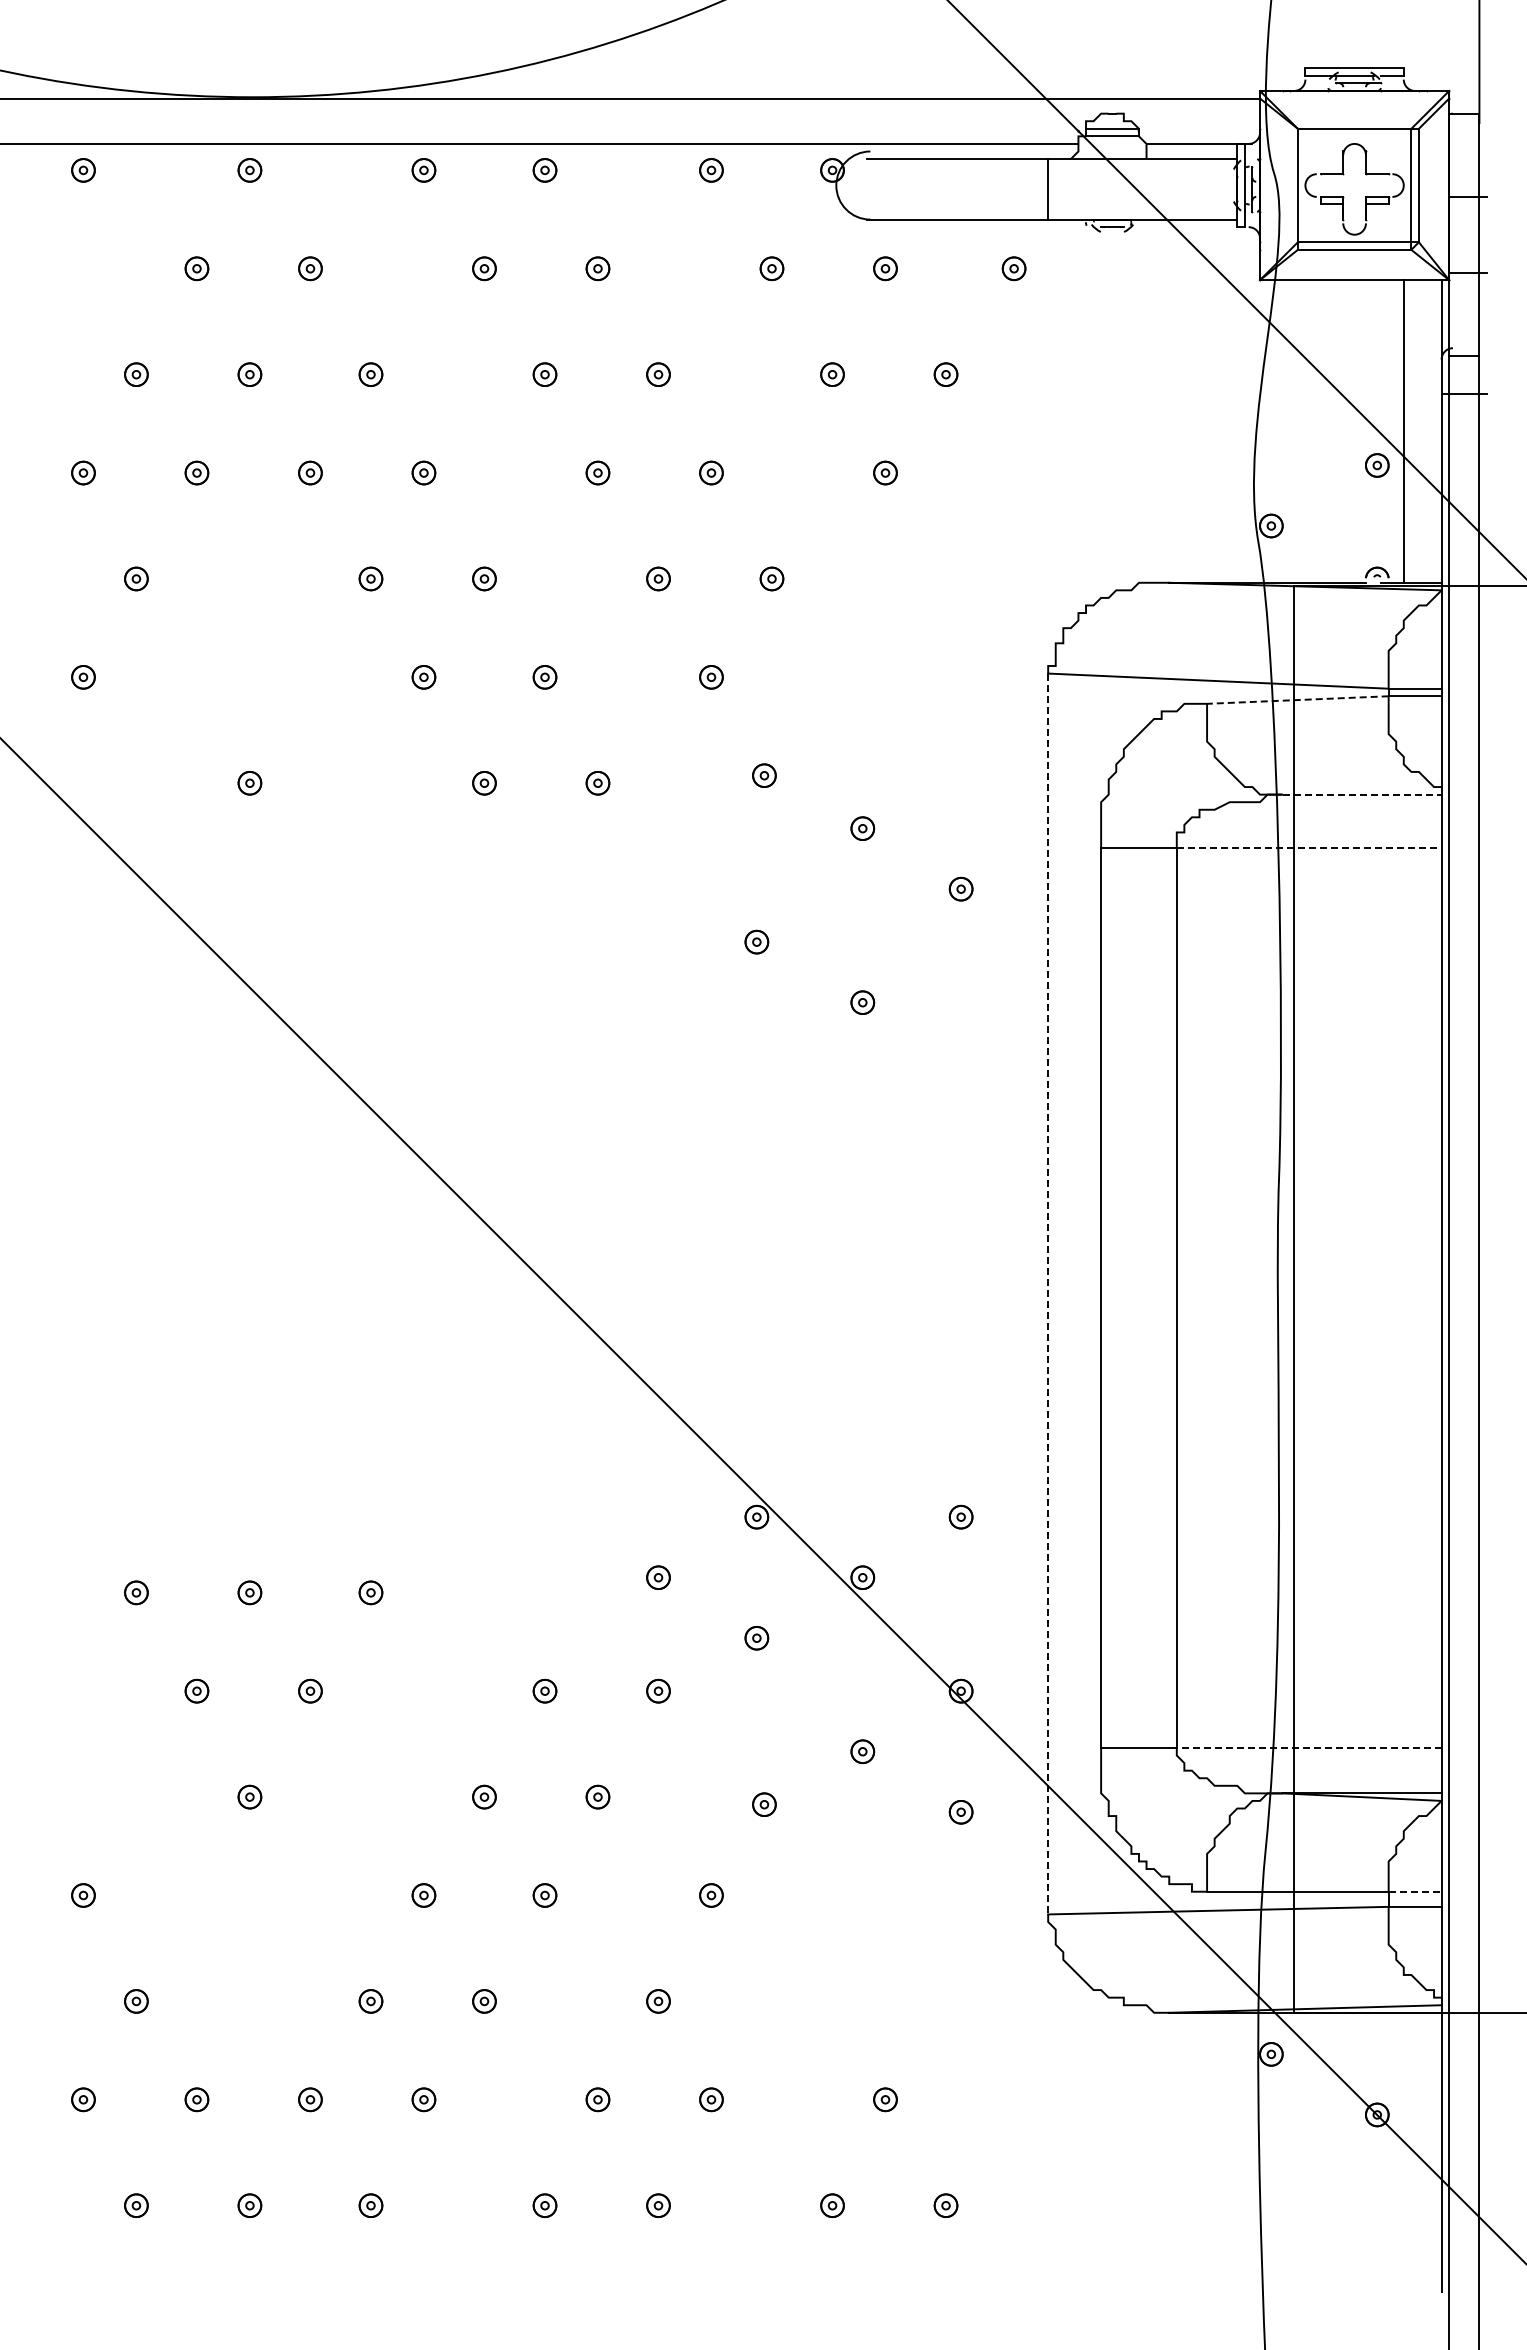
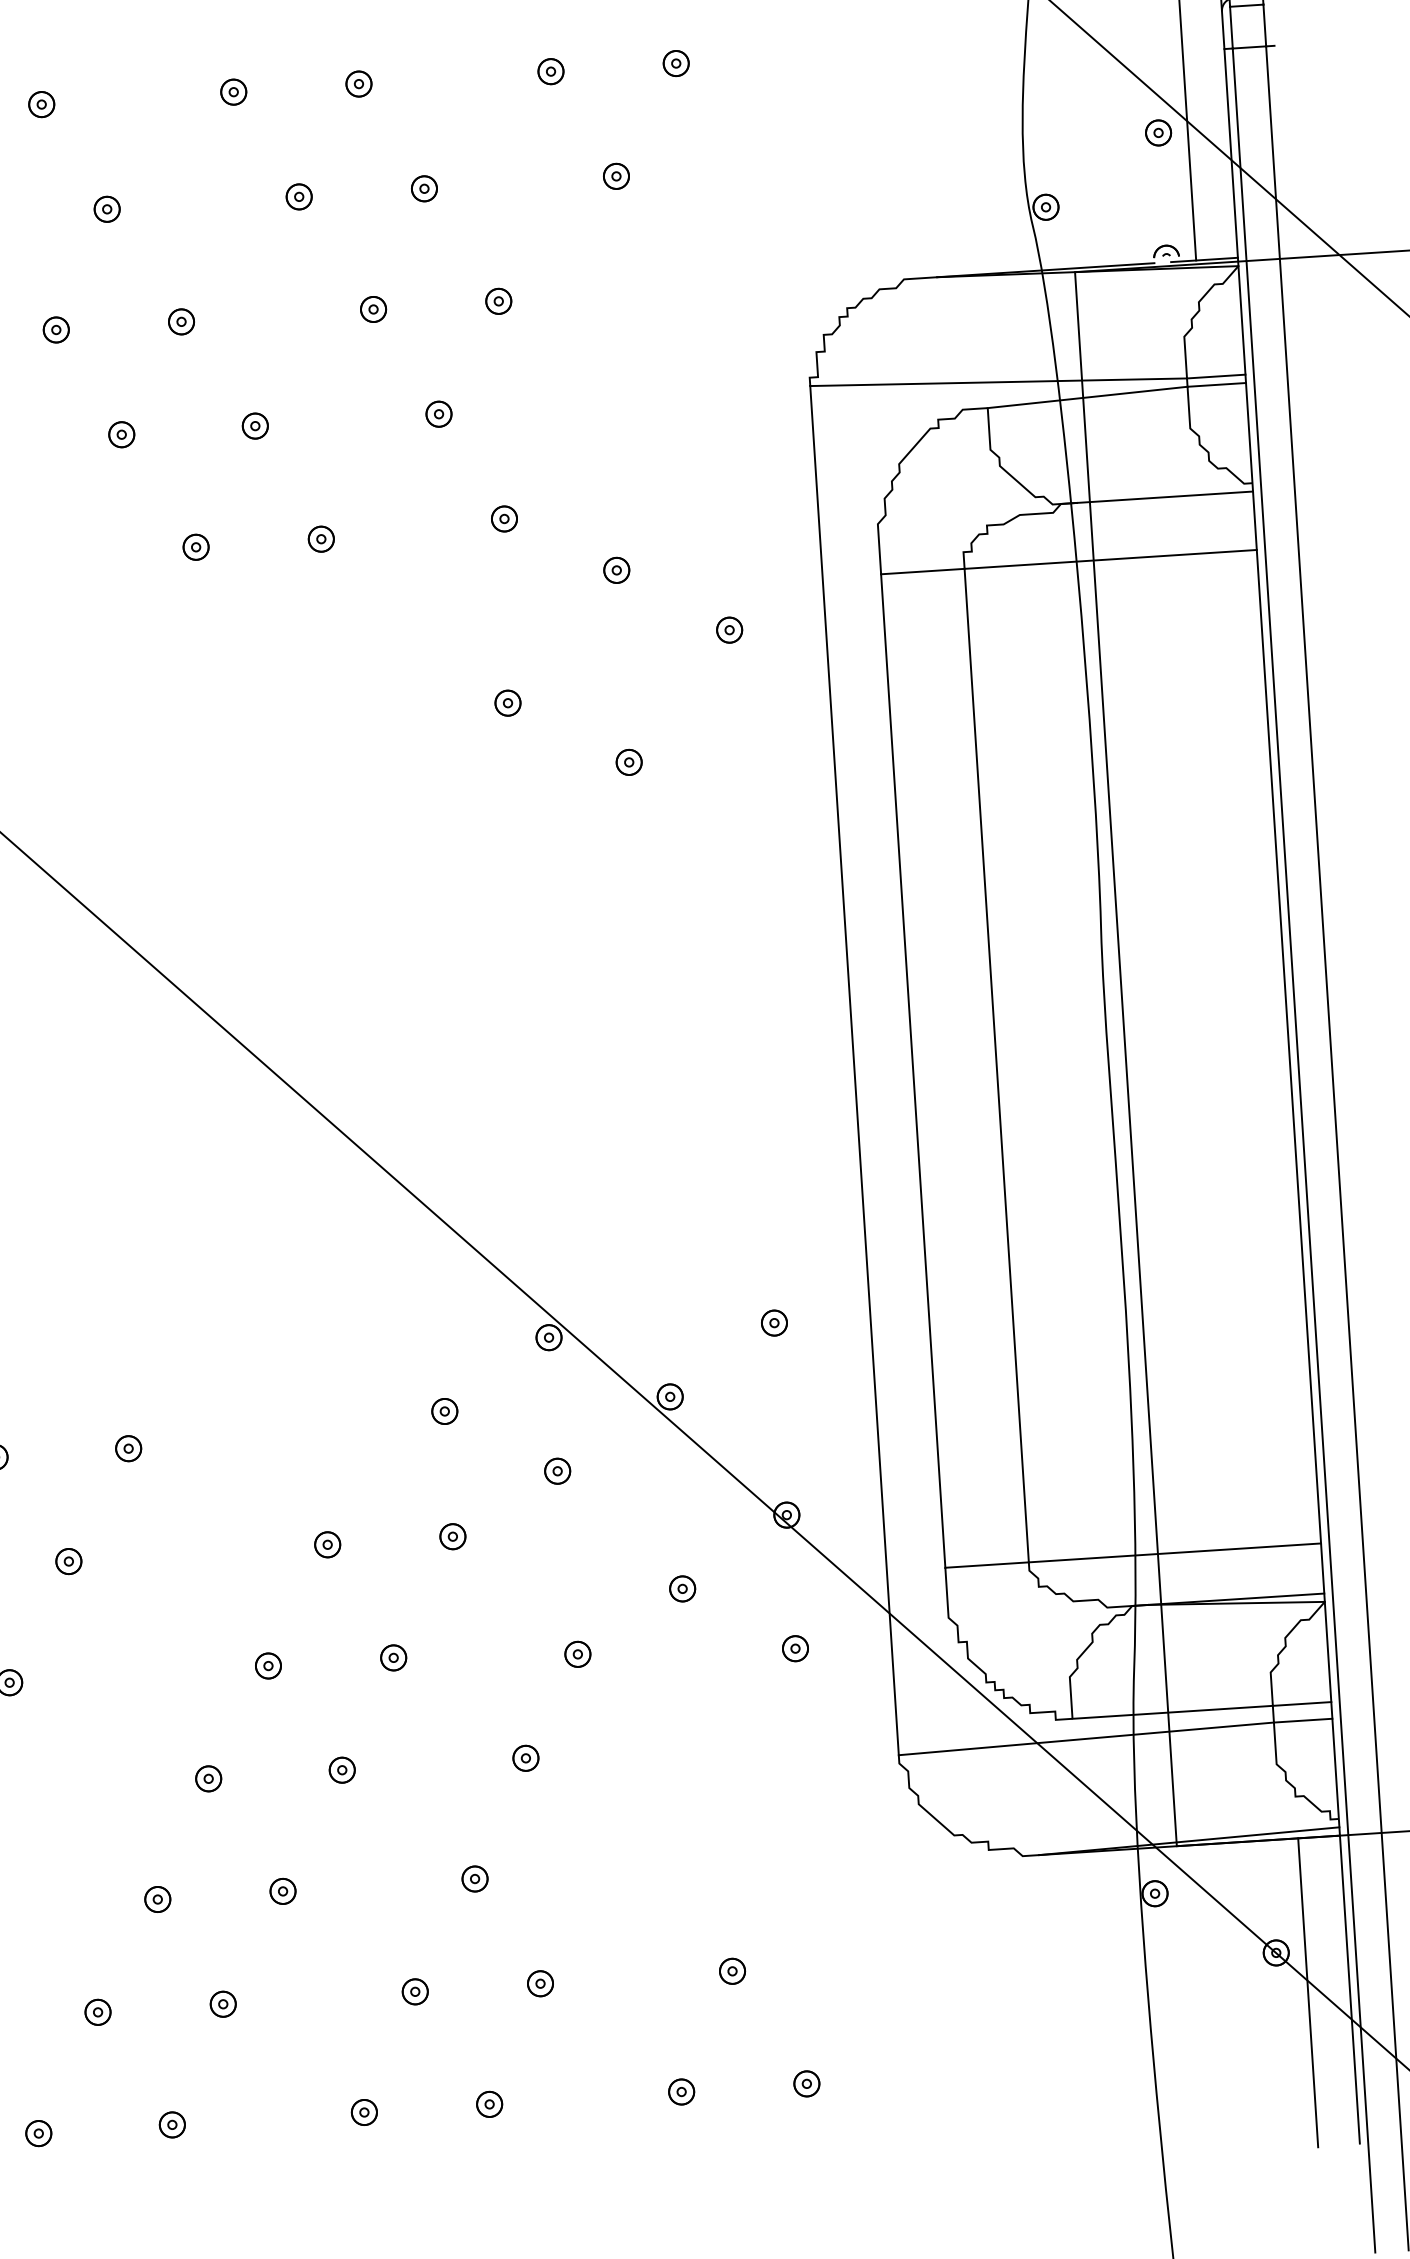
line: (1297, 700) -> (1087, 397), dashed -> solid
line: (1362, 794) -> (1165, 497), dashed -> solid
line: (1309, 847) -> (1111, 559), dashed -> solid
line: (1048, 1294) -> (854, 1071), dashed -> solid
line: (1308, 1747) -> (1174, 1552), dashed -> solid
line: (1415, 1891) -> (1302, 1703), dashed -> solid
line: (1403, 2152) -> (1307, 1992), added

